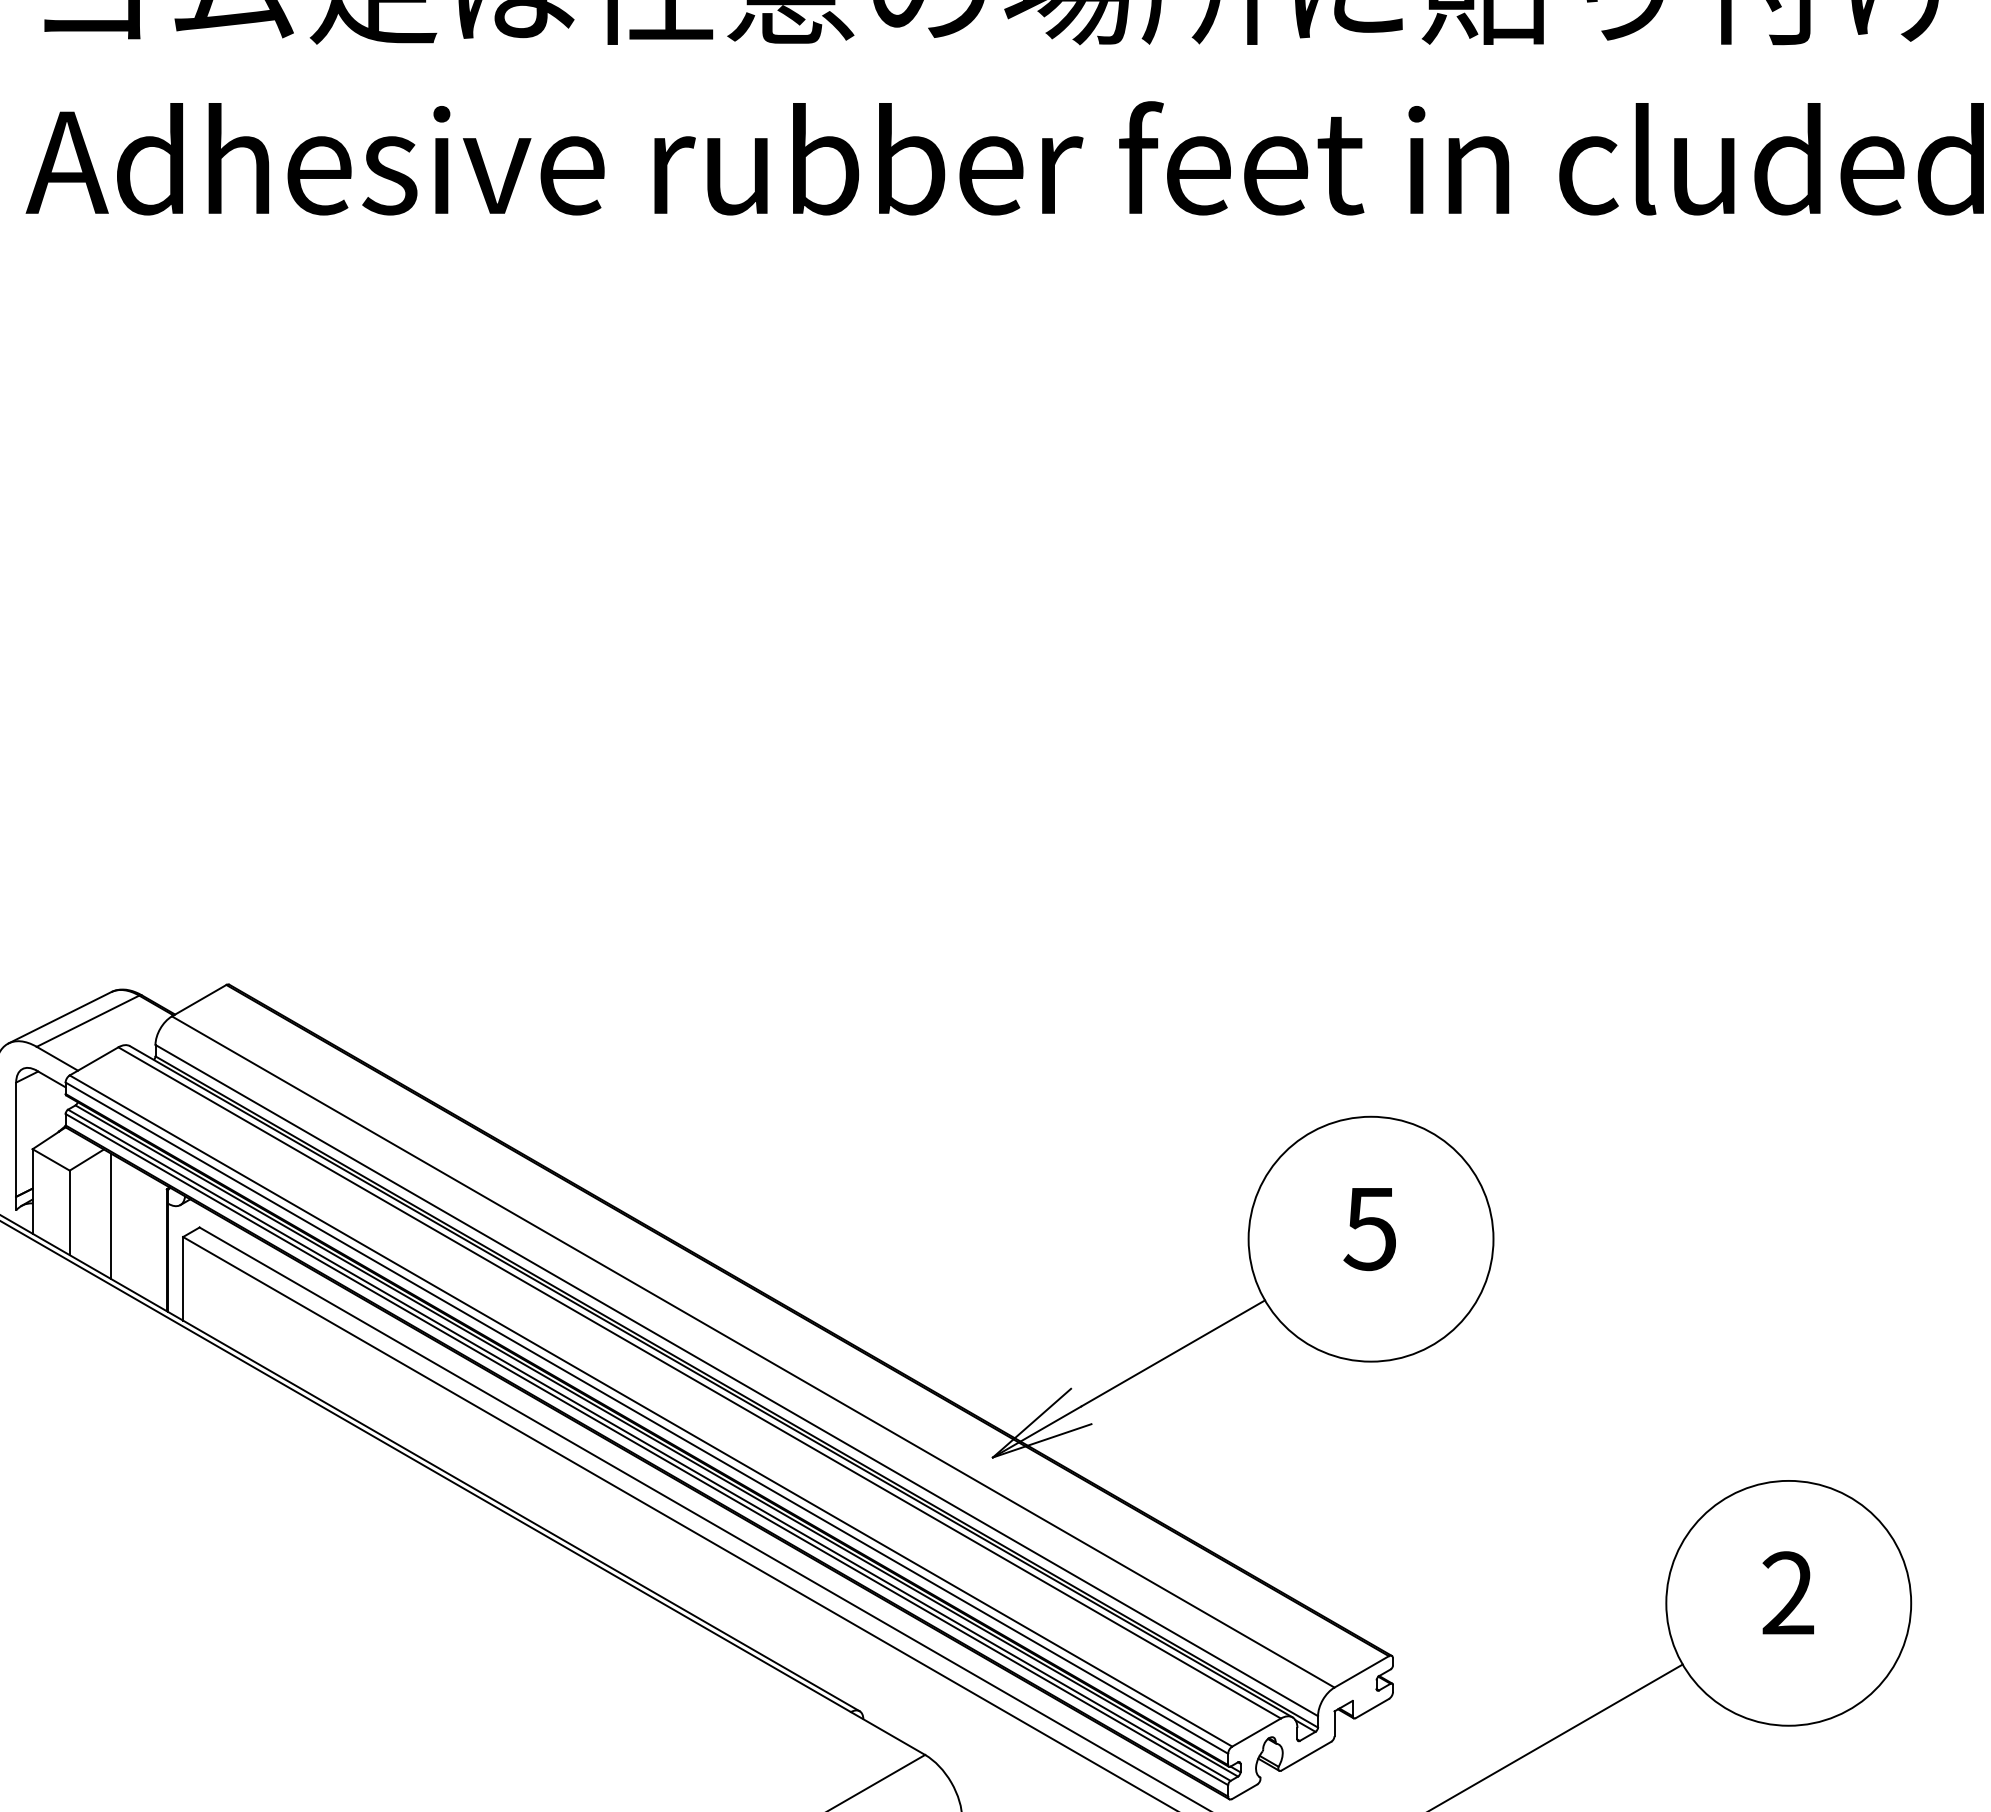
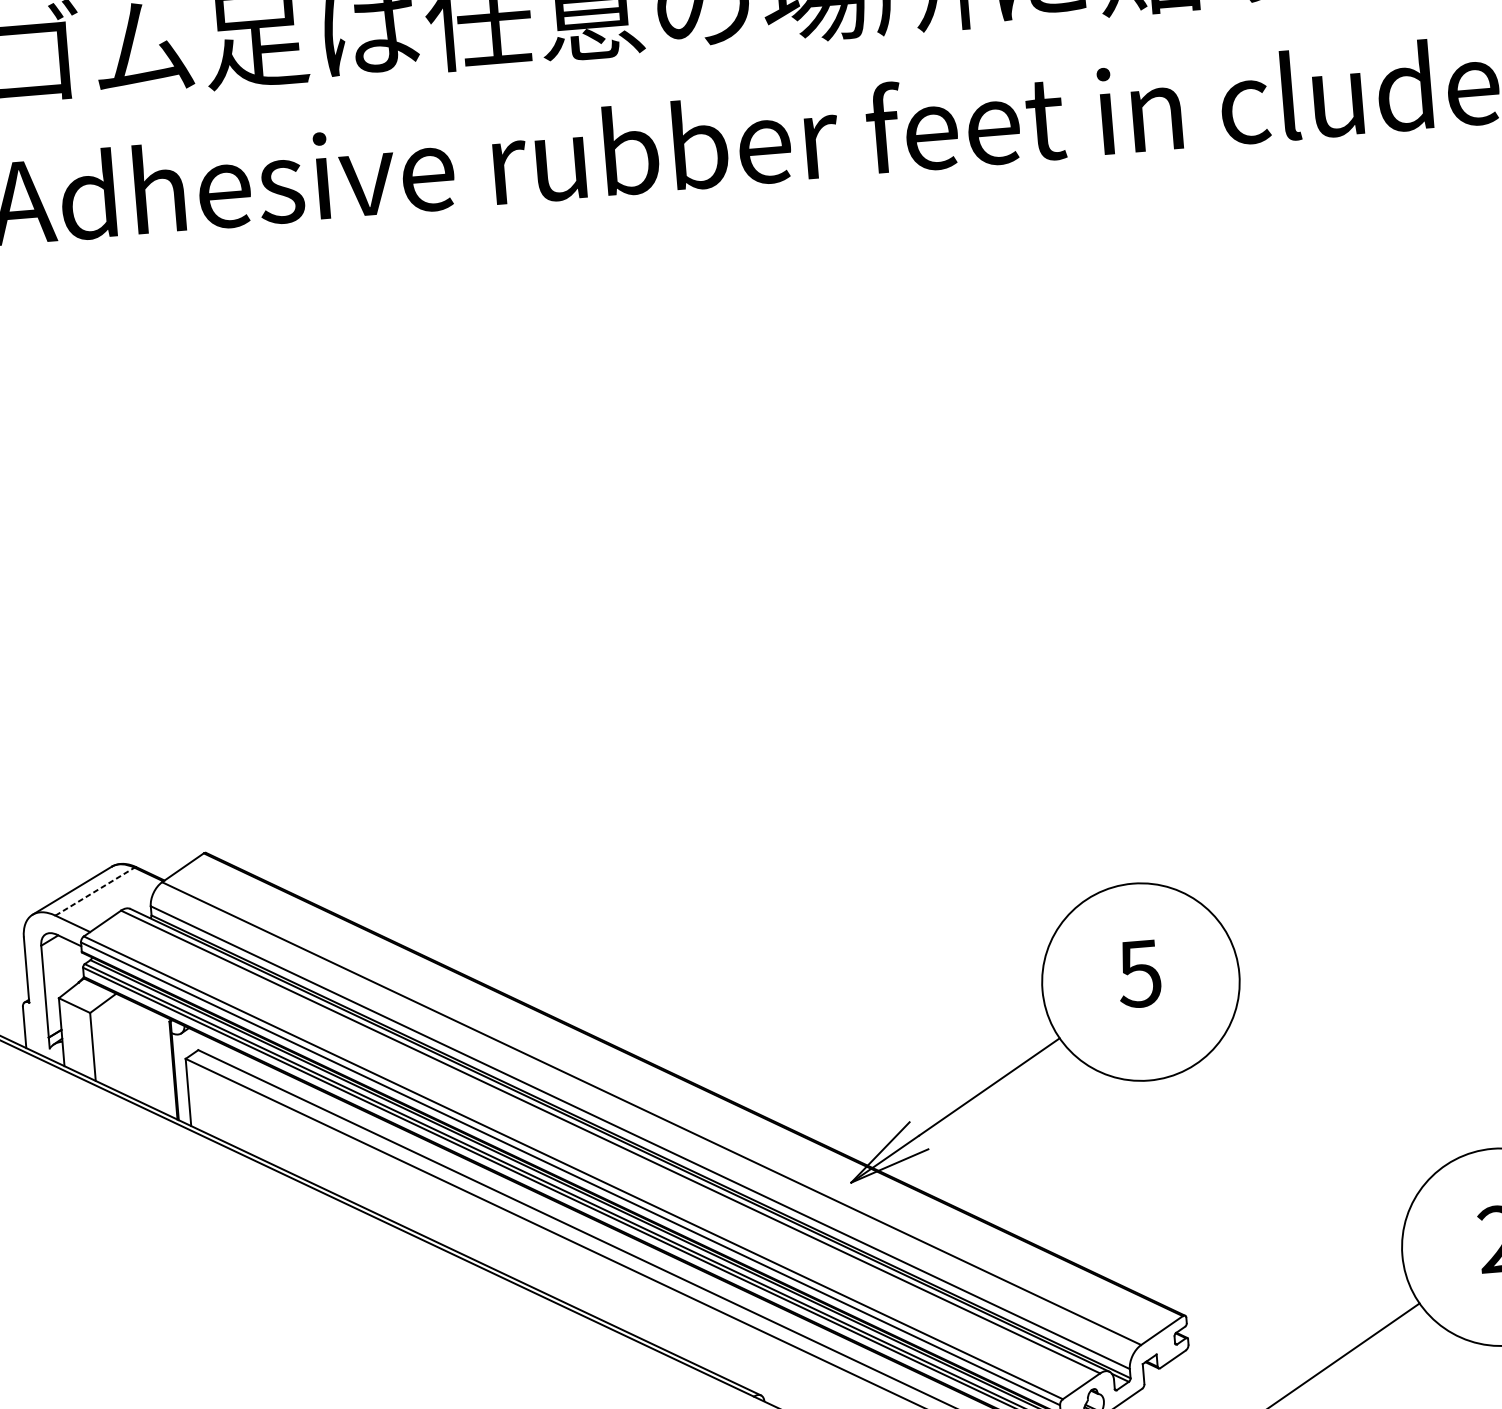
line: (88, 1021) -> (95, 891), solid -> dashed
line: (110, 1215) -> (125, 1046), removed

